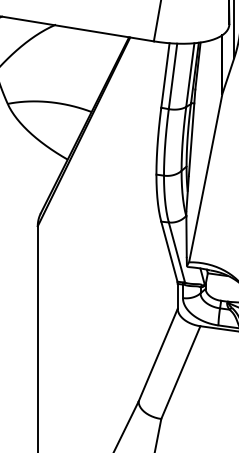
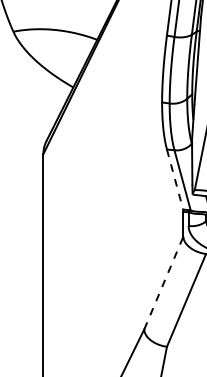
line: (169, 252) -> (175, 180), solid -> dashed
line: (158, 354) -> (164, 282), solid -> dashed

